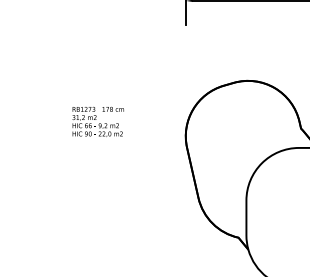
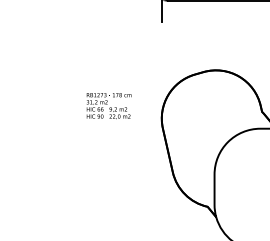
text: (97, 121) -> (108, 105), moved

